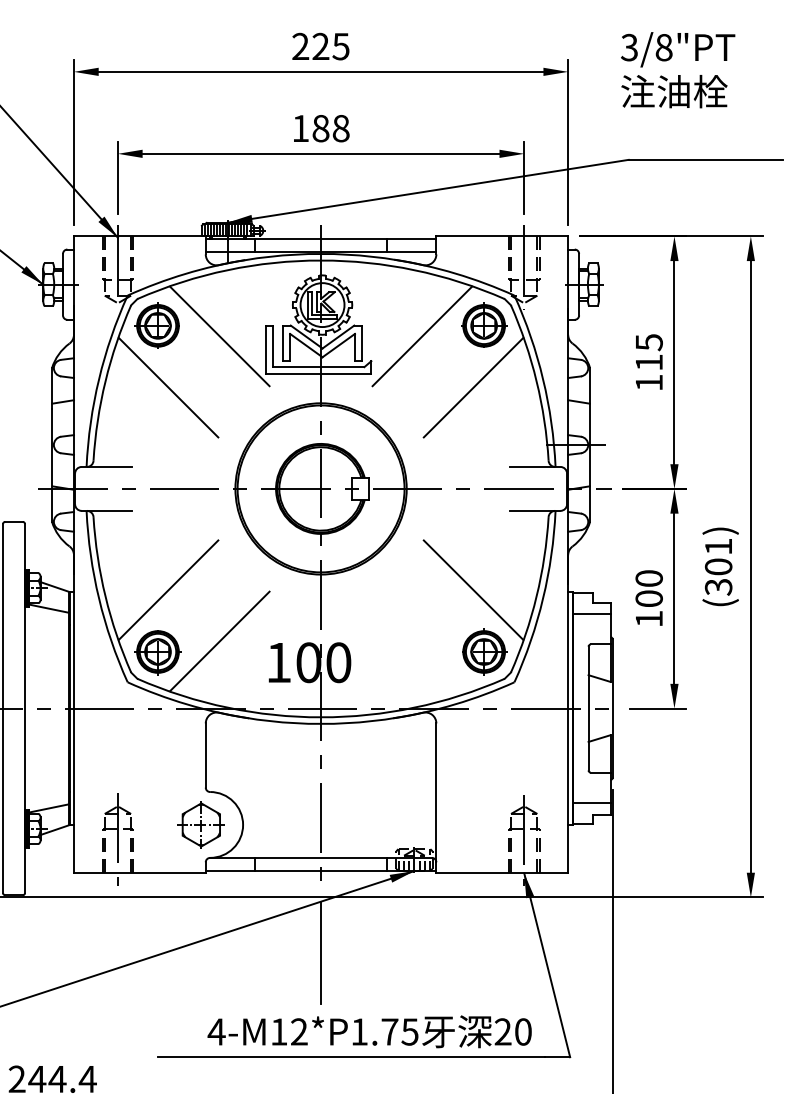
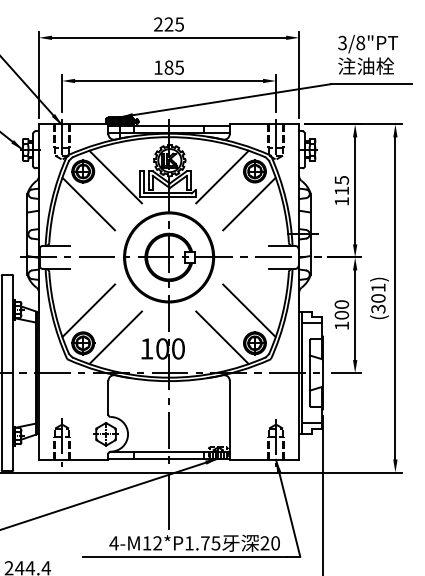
text: (678, 69) -> (368, 54), moved
text: (340, 128) -> (179, 67), 188 -> 185
line: (422, 641) -> (222, 337), added

